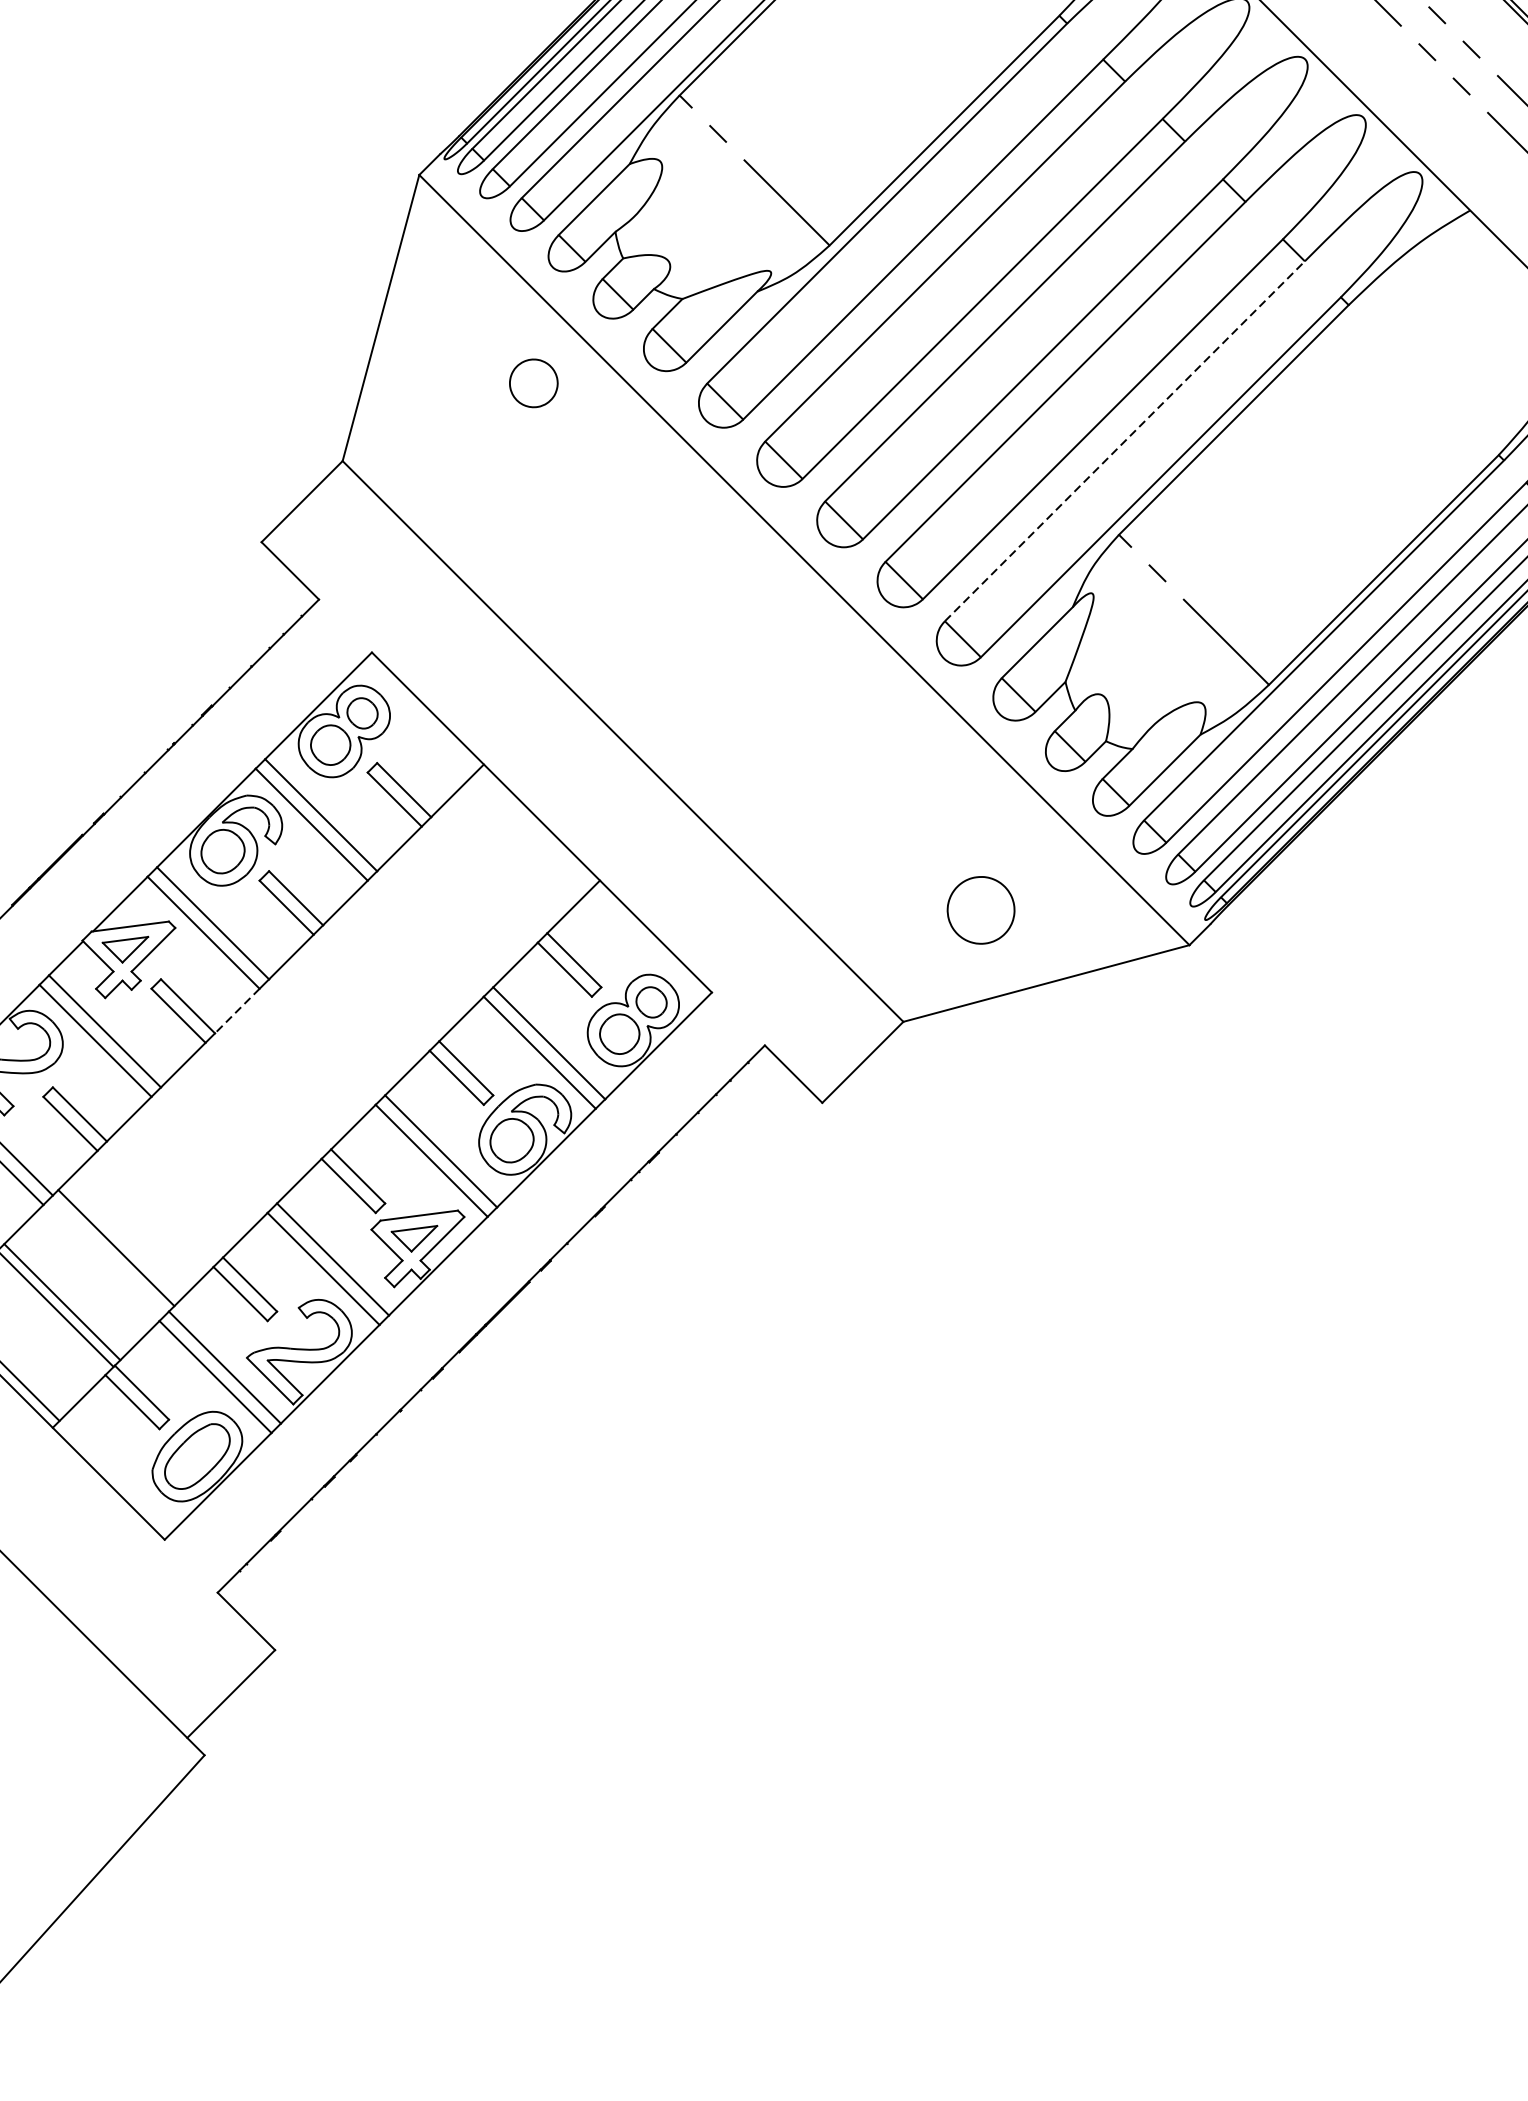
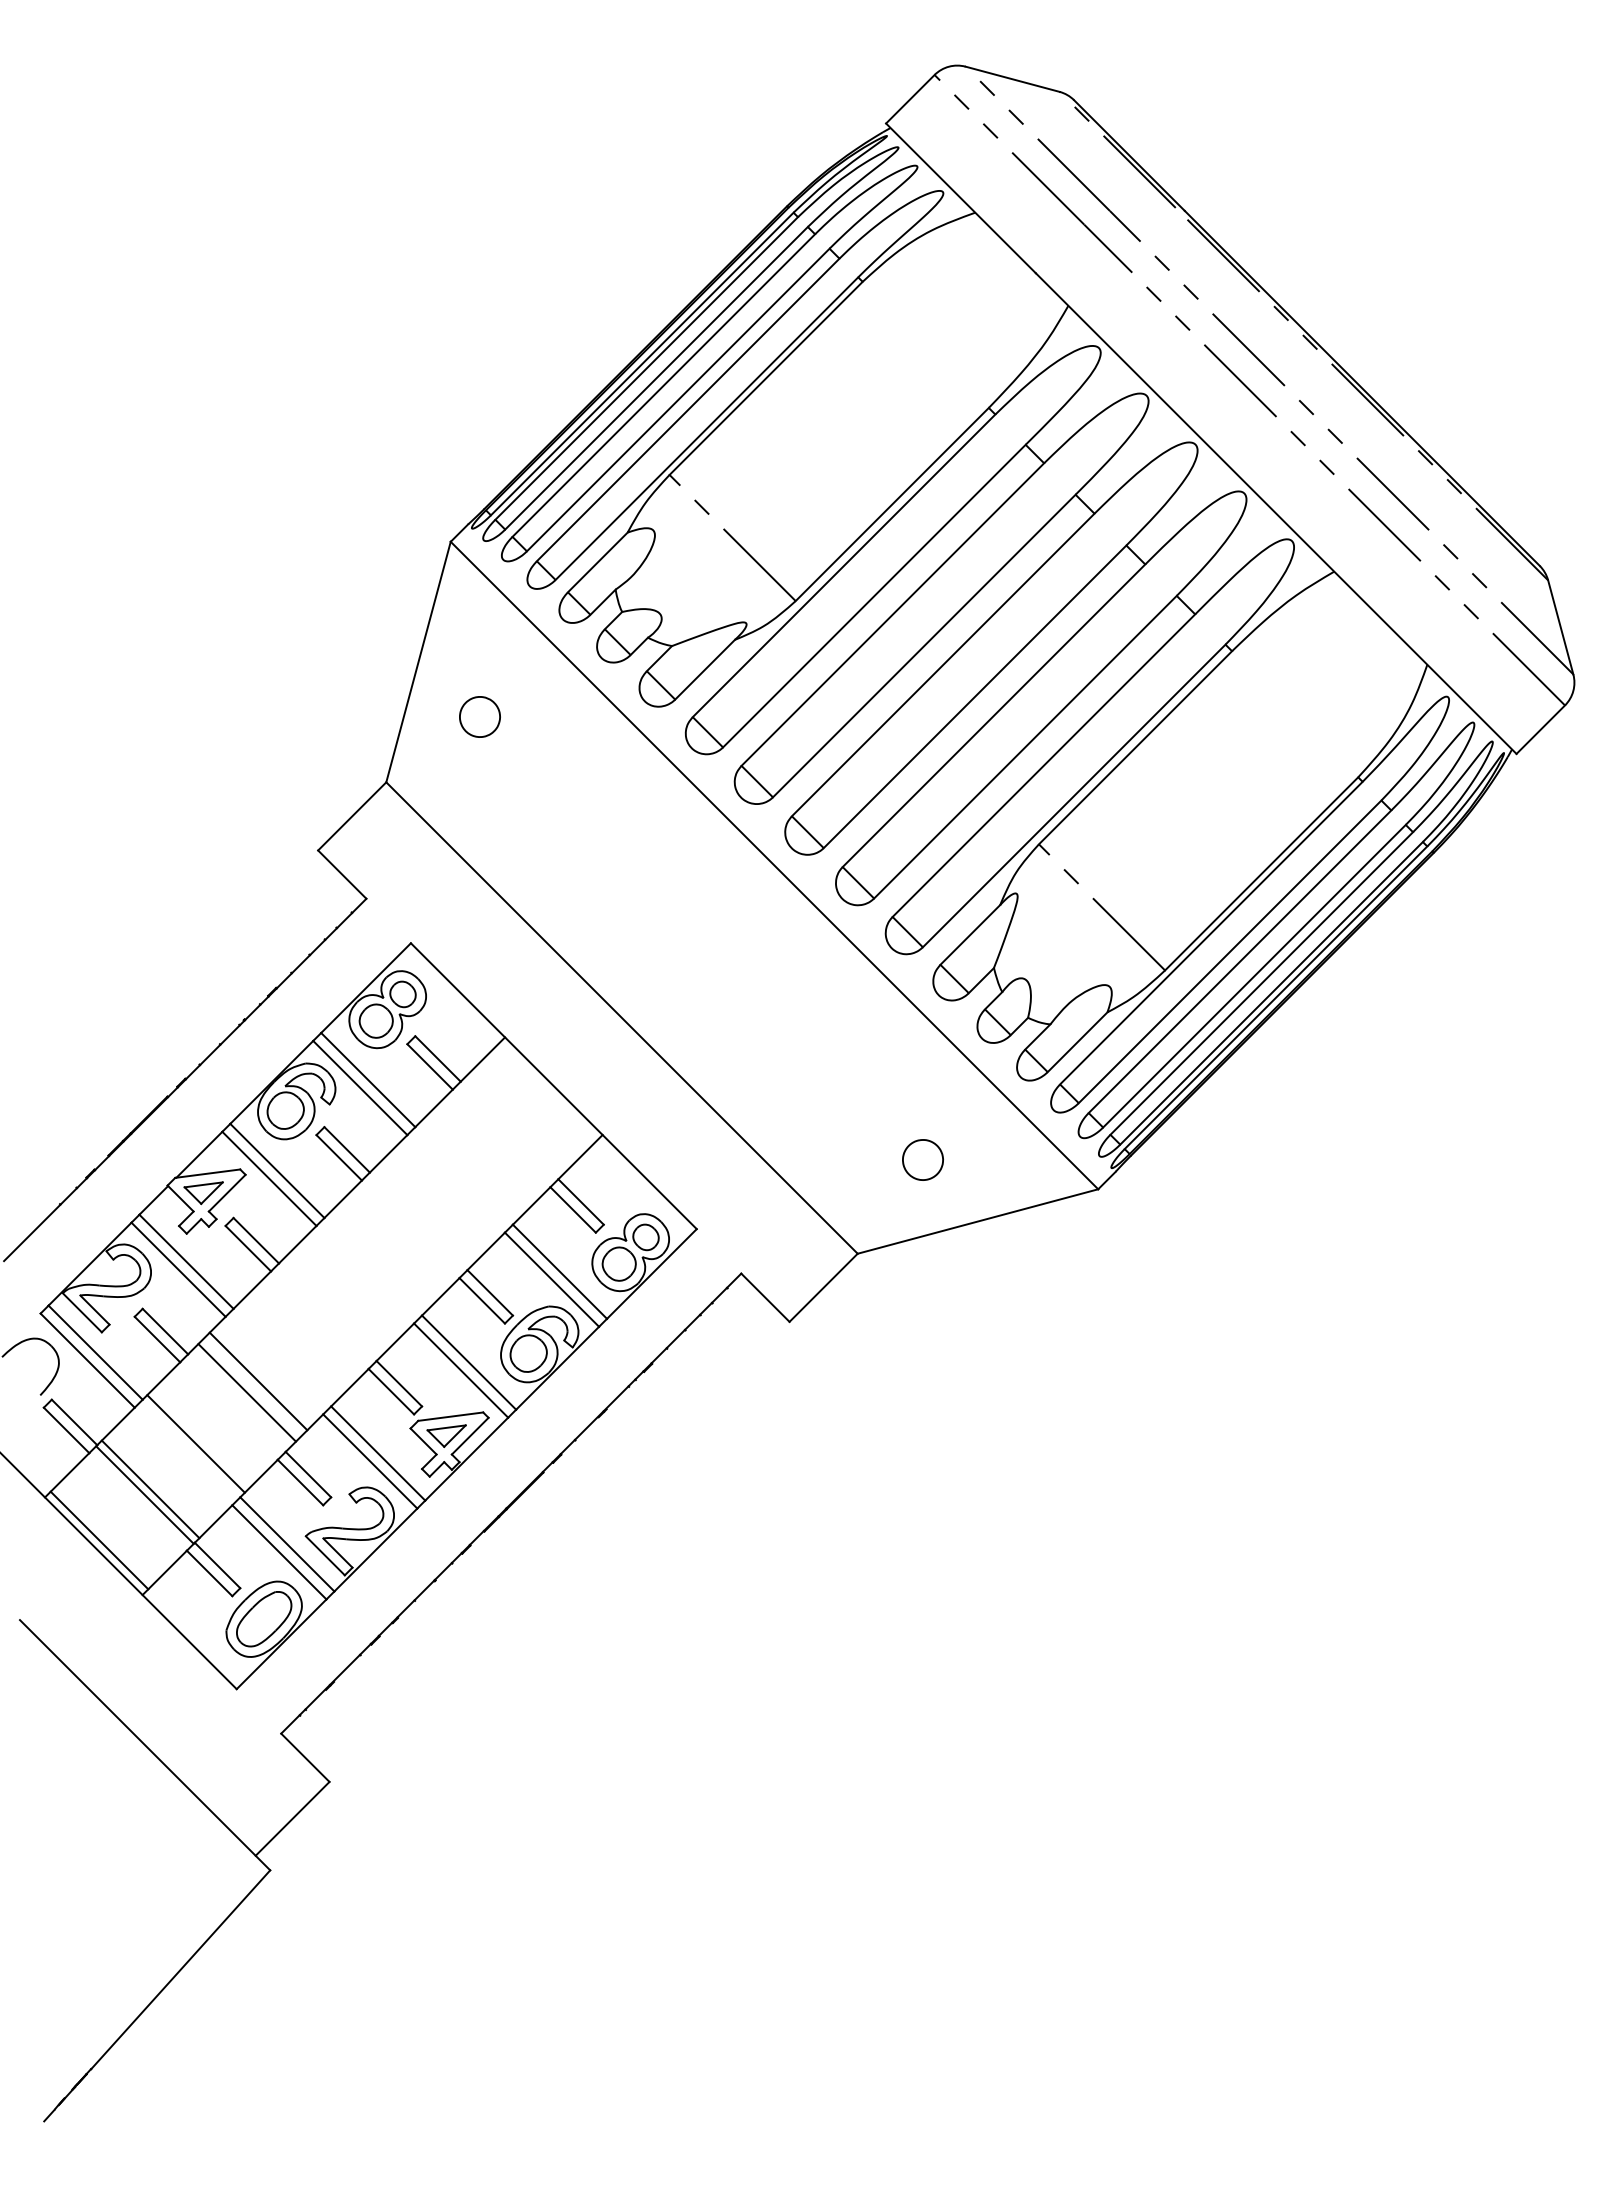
part: (533, 382) -> (479, 716), moved
line: (1124, 441) -> (1043, 765), dashed -> solid
part: (980, 909) -> (922, 1159), size x0.71
line: (237, 1010) -> (297, 1244), dashed -> solid
line: (190, 1173) -> (258, 1381), added
line: (177, 1186) -> (247, 1392), added

